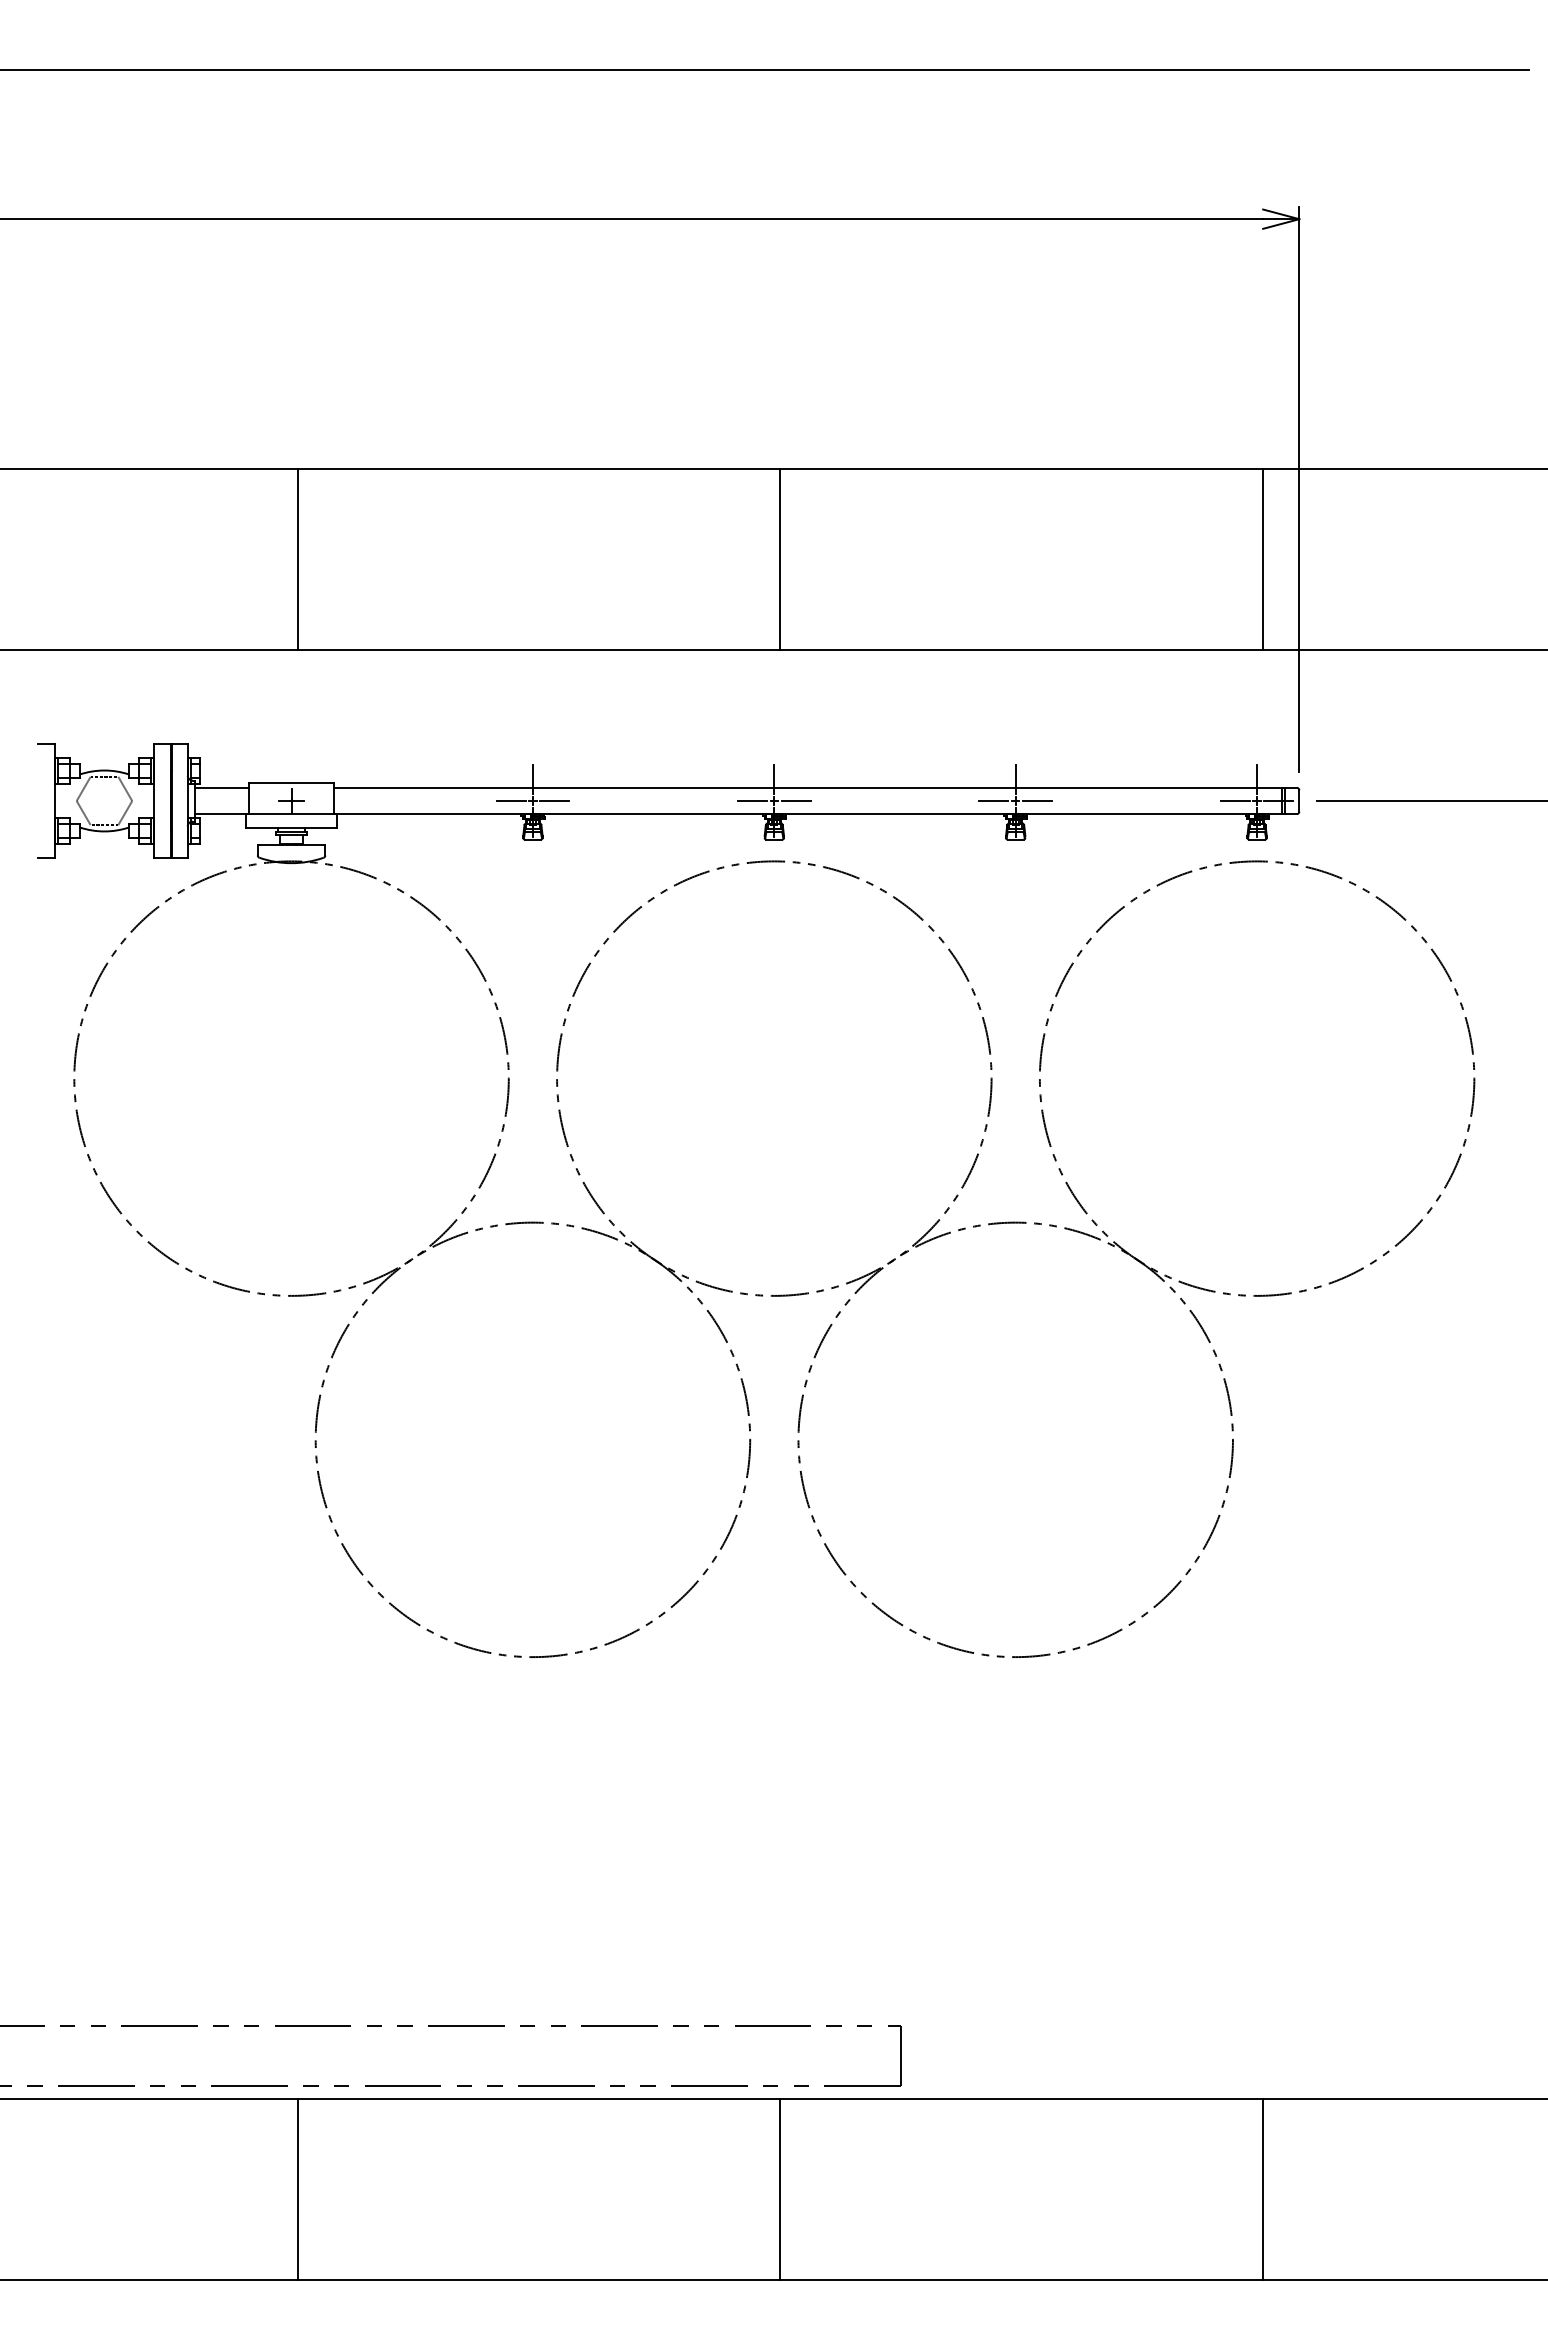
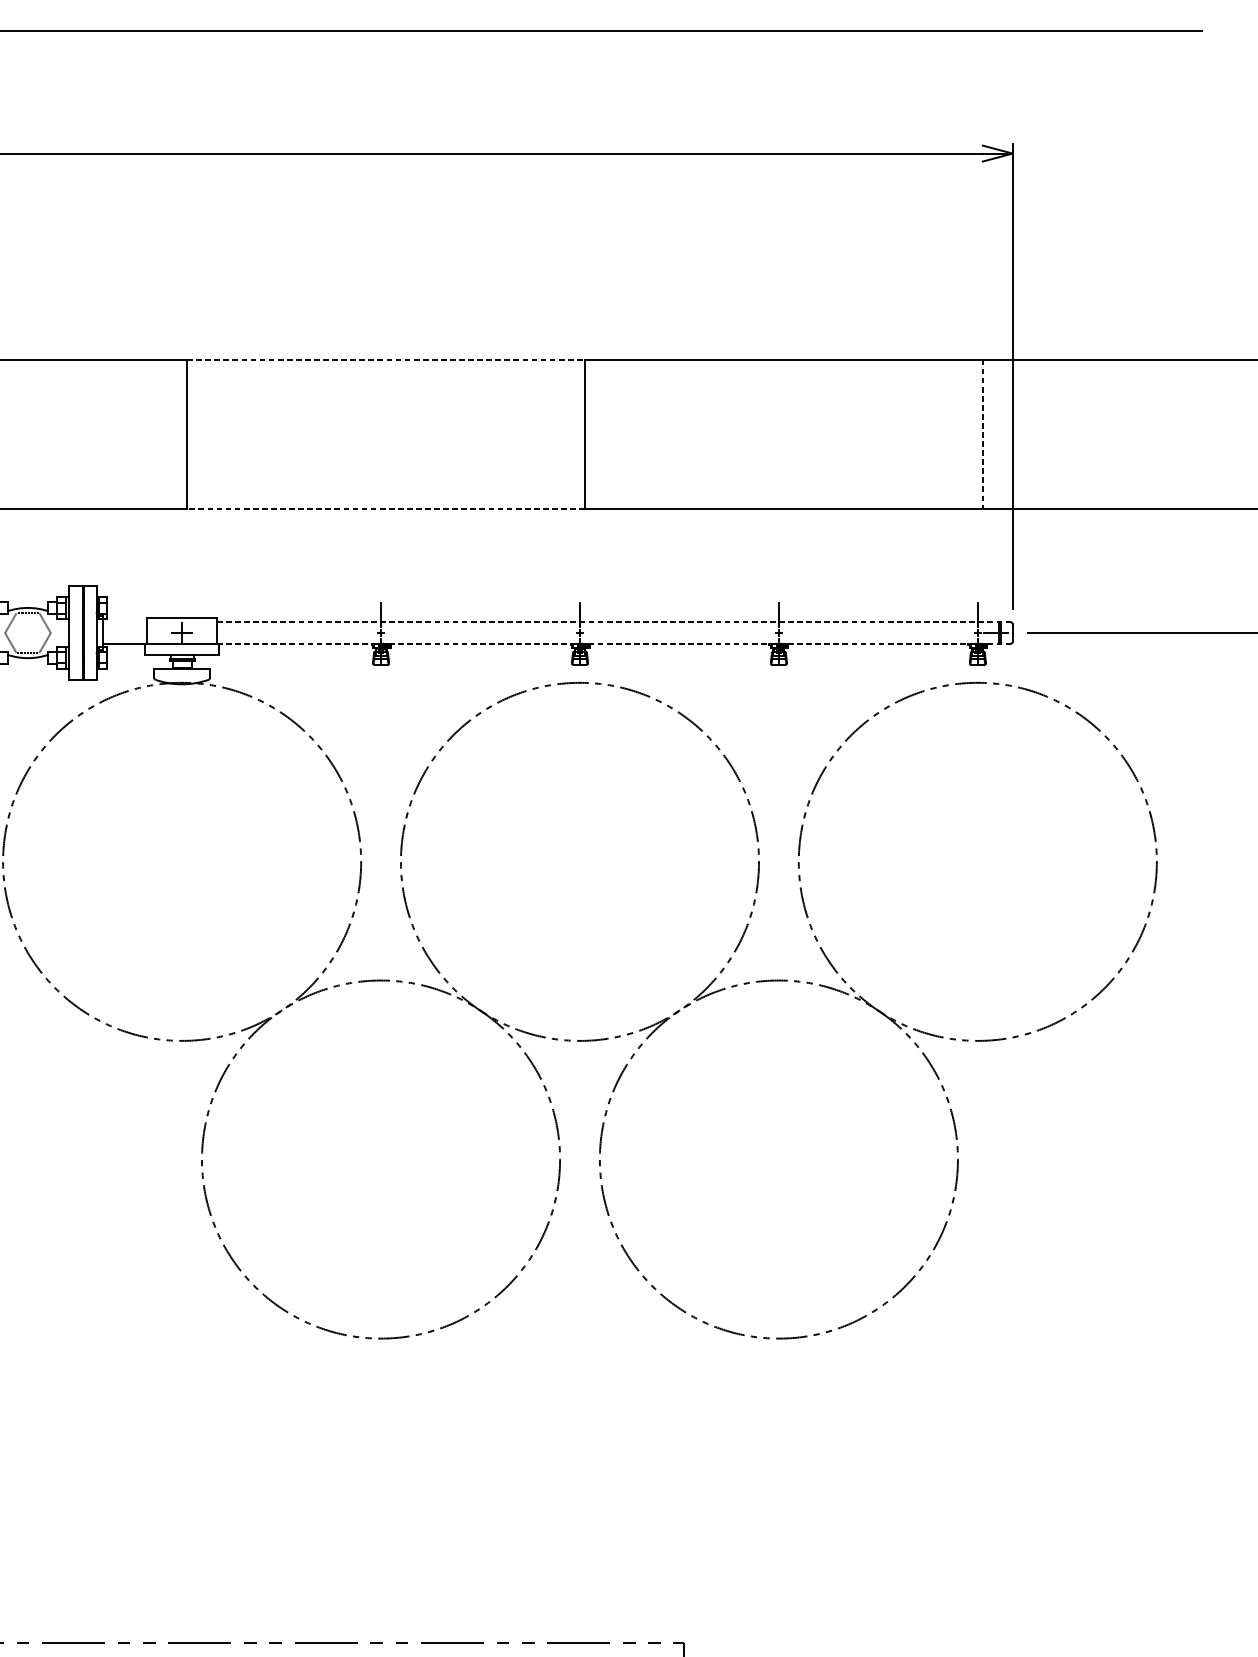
line: (539, 469) -> (386, 359), solid -> dashed
line: (1263, 559) -> (983, 434), solid -> dashed
line: (538, 650) -> (385, 509), solid -> dashed
line: (222, 787) -> (125, 621), removed
line: (815, 787) -> (613, 621), solid -> dashed
line: (510, 801) -> (362, 633), removed
line: (554, 801) -> (398, 633), removed
line: (752, 801) -> (561, 633), removed
line: (795, 801) -> (597, 633), removed
line: (993, 801) -> (760, 633), removed
line: (1037, 801) -> (796, 633), removed
line: (1234, 801) -> (959, 633), removed
line: (815, 814) -> (613, 644), solid -> dashed

